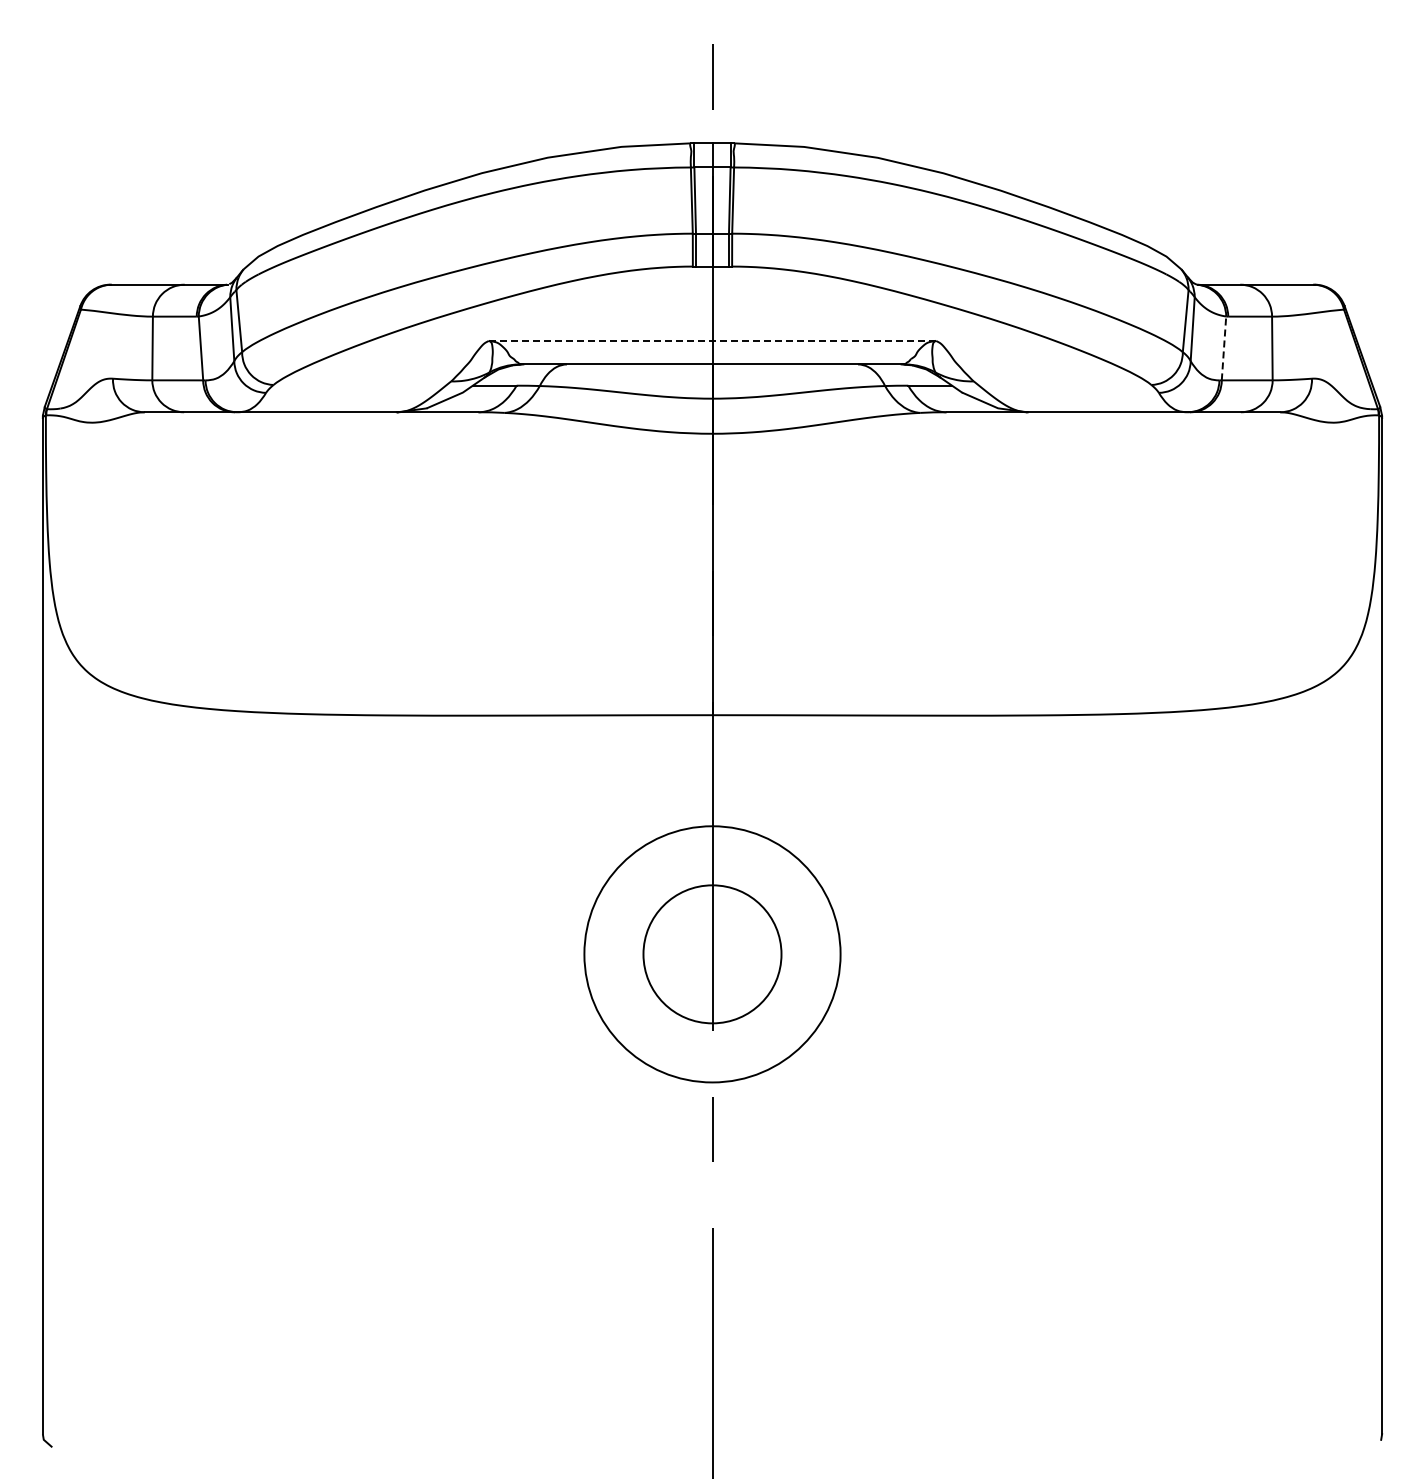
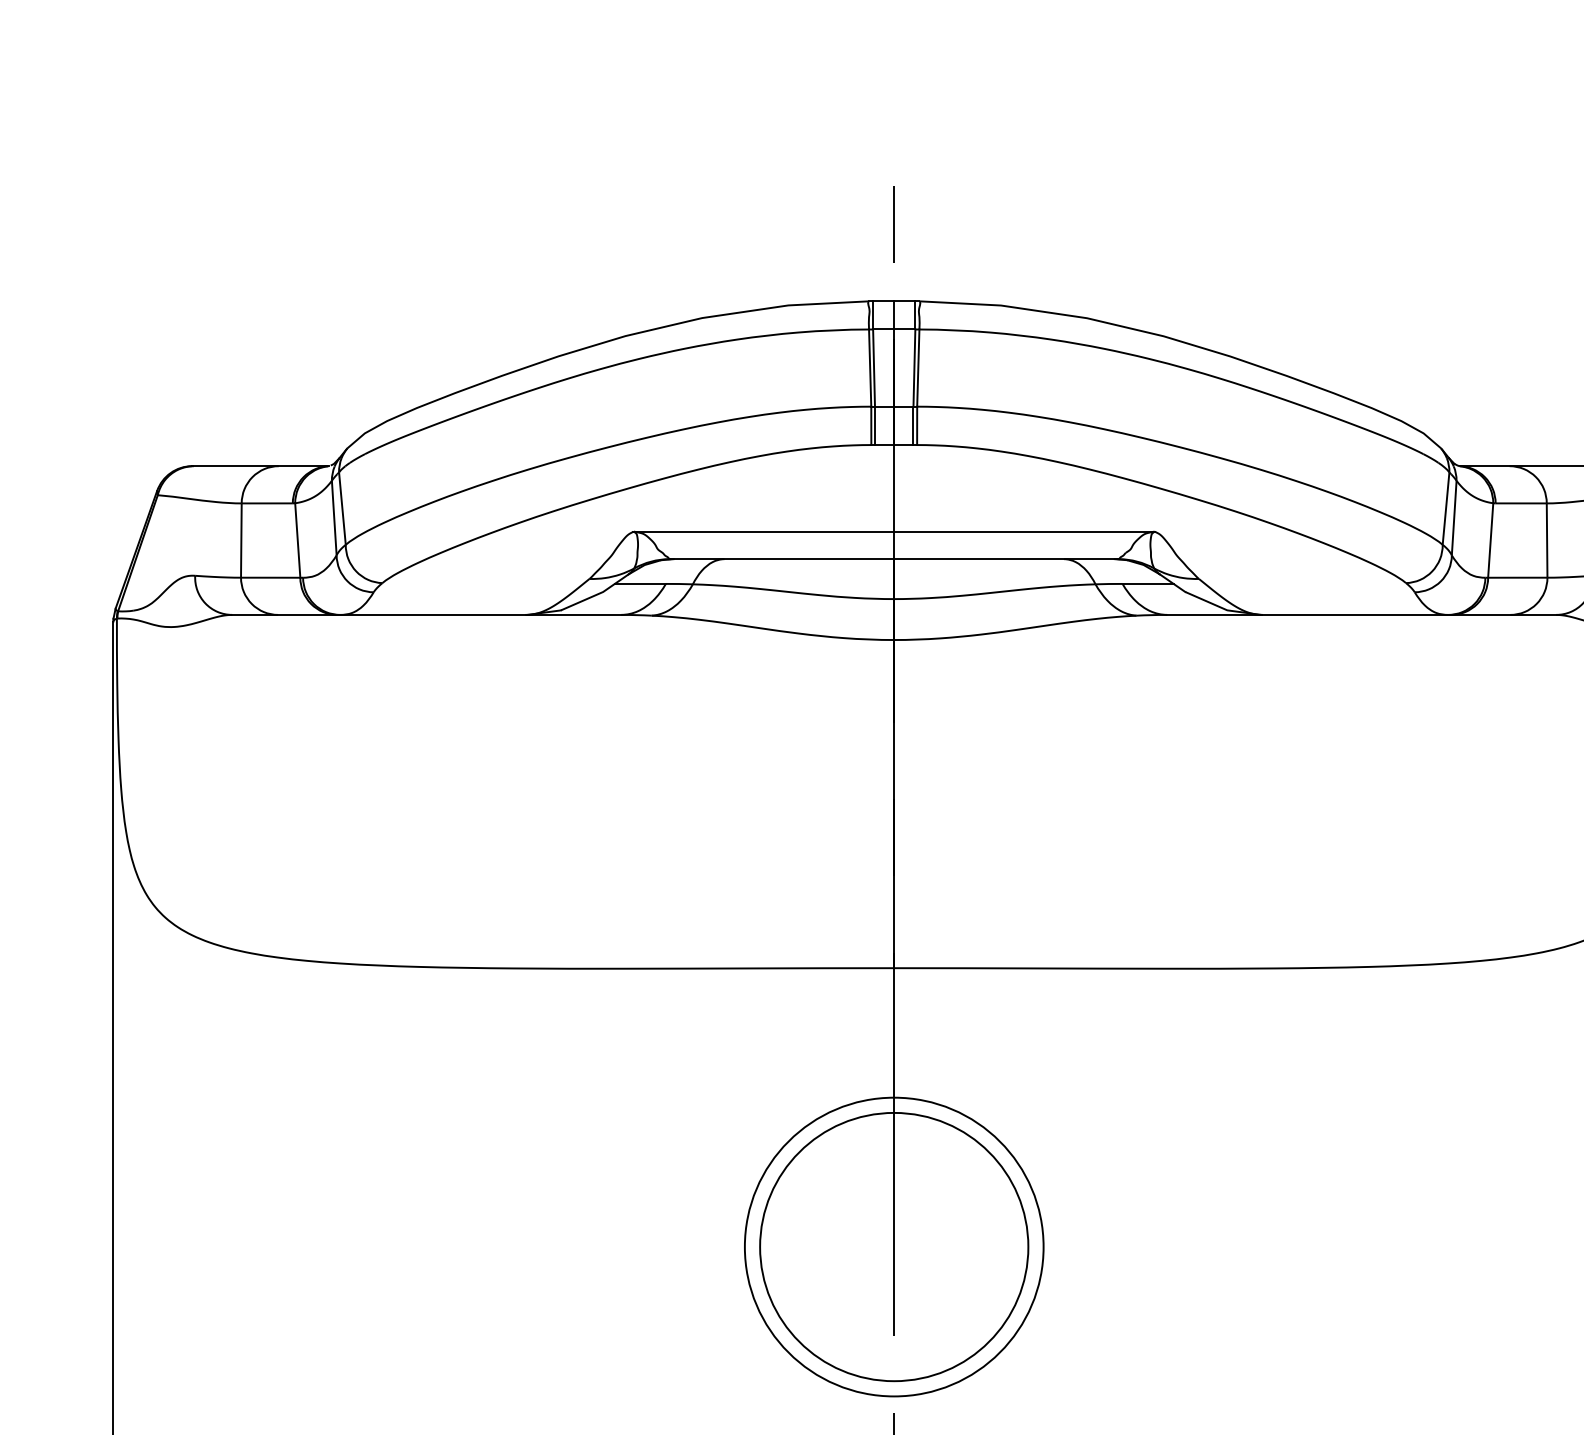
line: (712, 340) -> (894, 531), dashed -> solid
line: (1224, 347) -> (1491, 539), dashed -> solid
circle: (712, 954) -> (894, 1247), size x1.67

